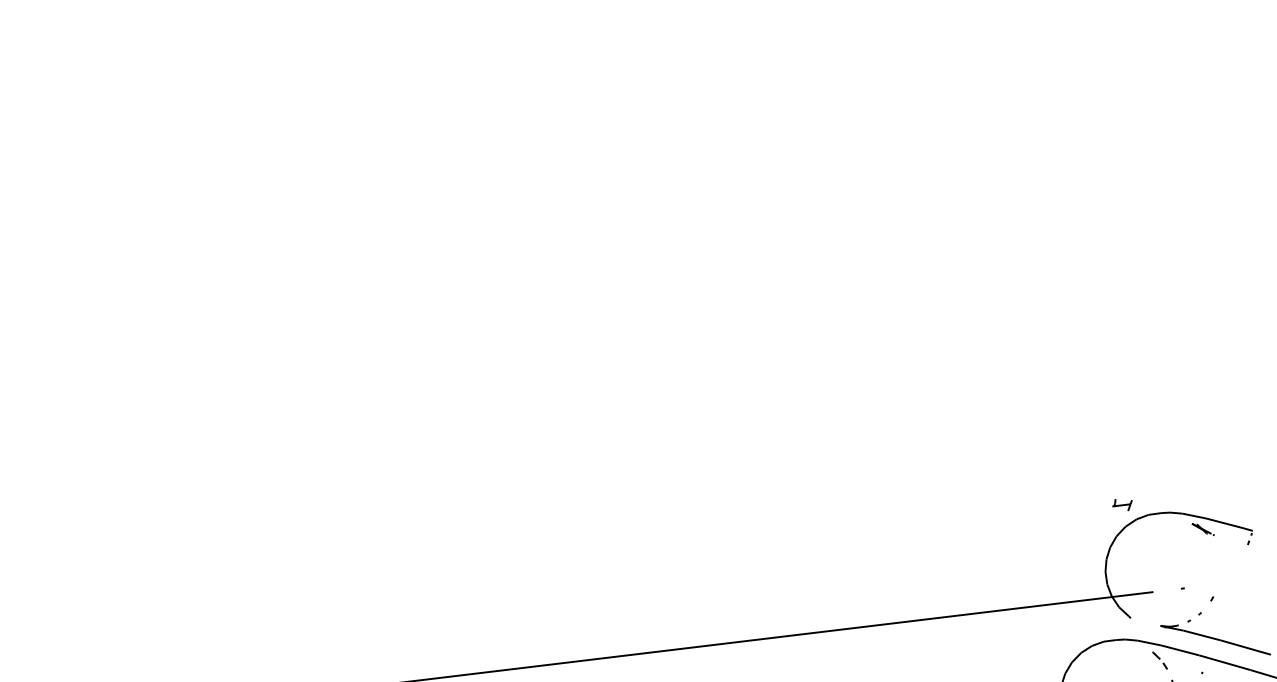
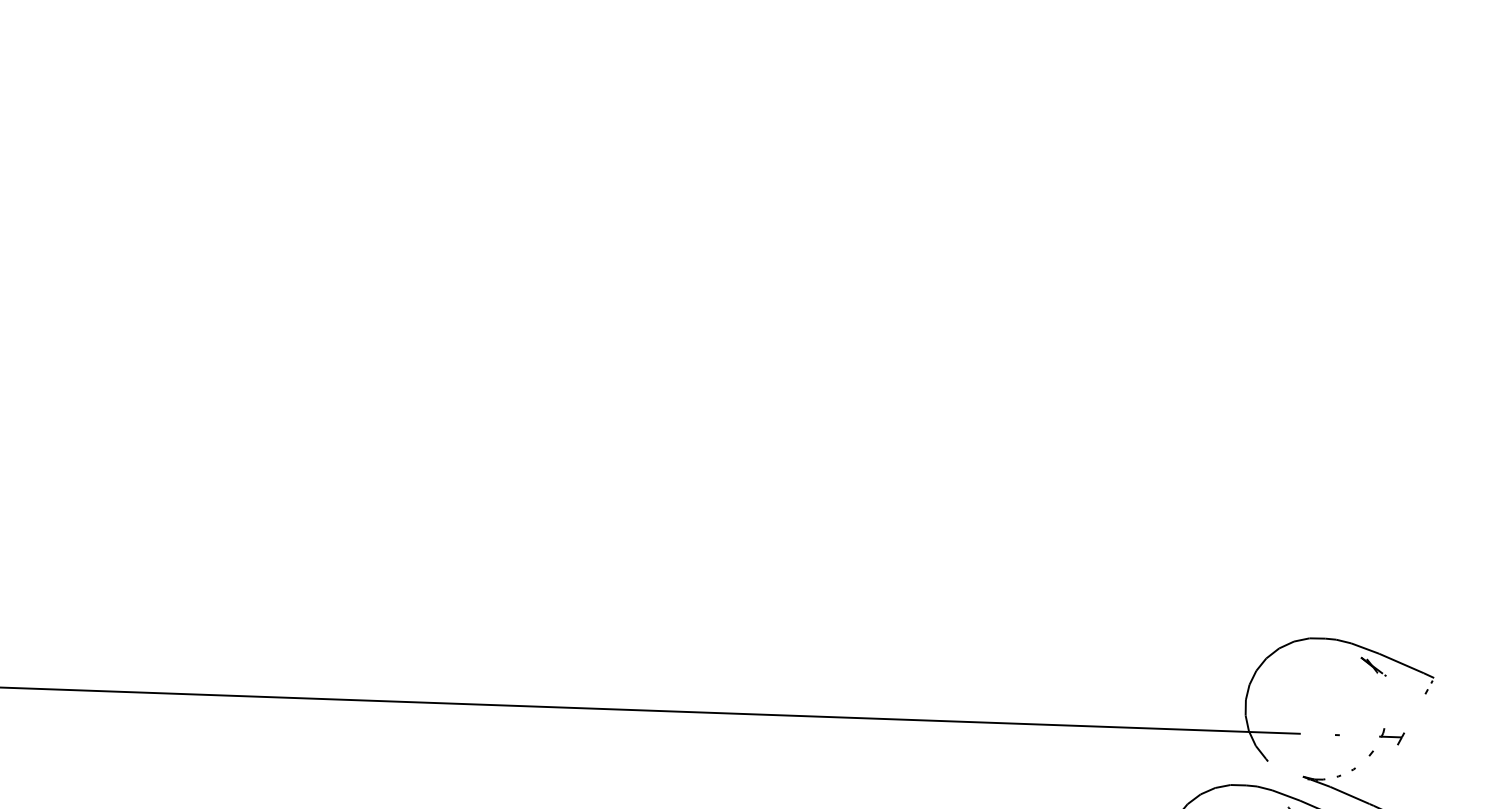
part: (1122, 505) -> (1391, 737), moved

